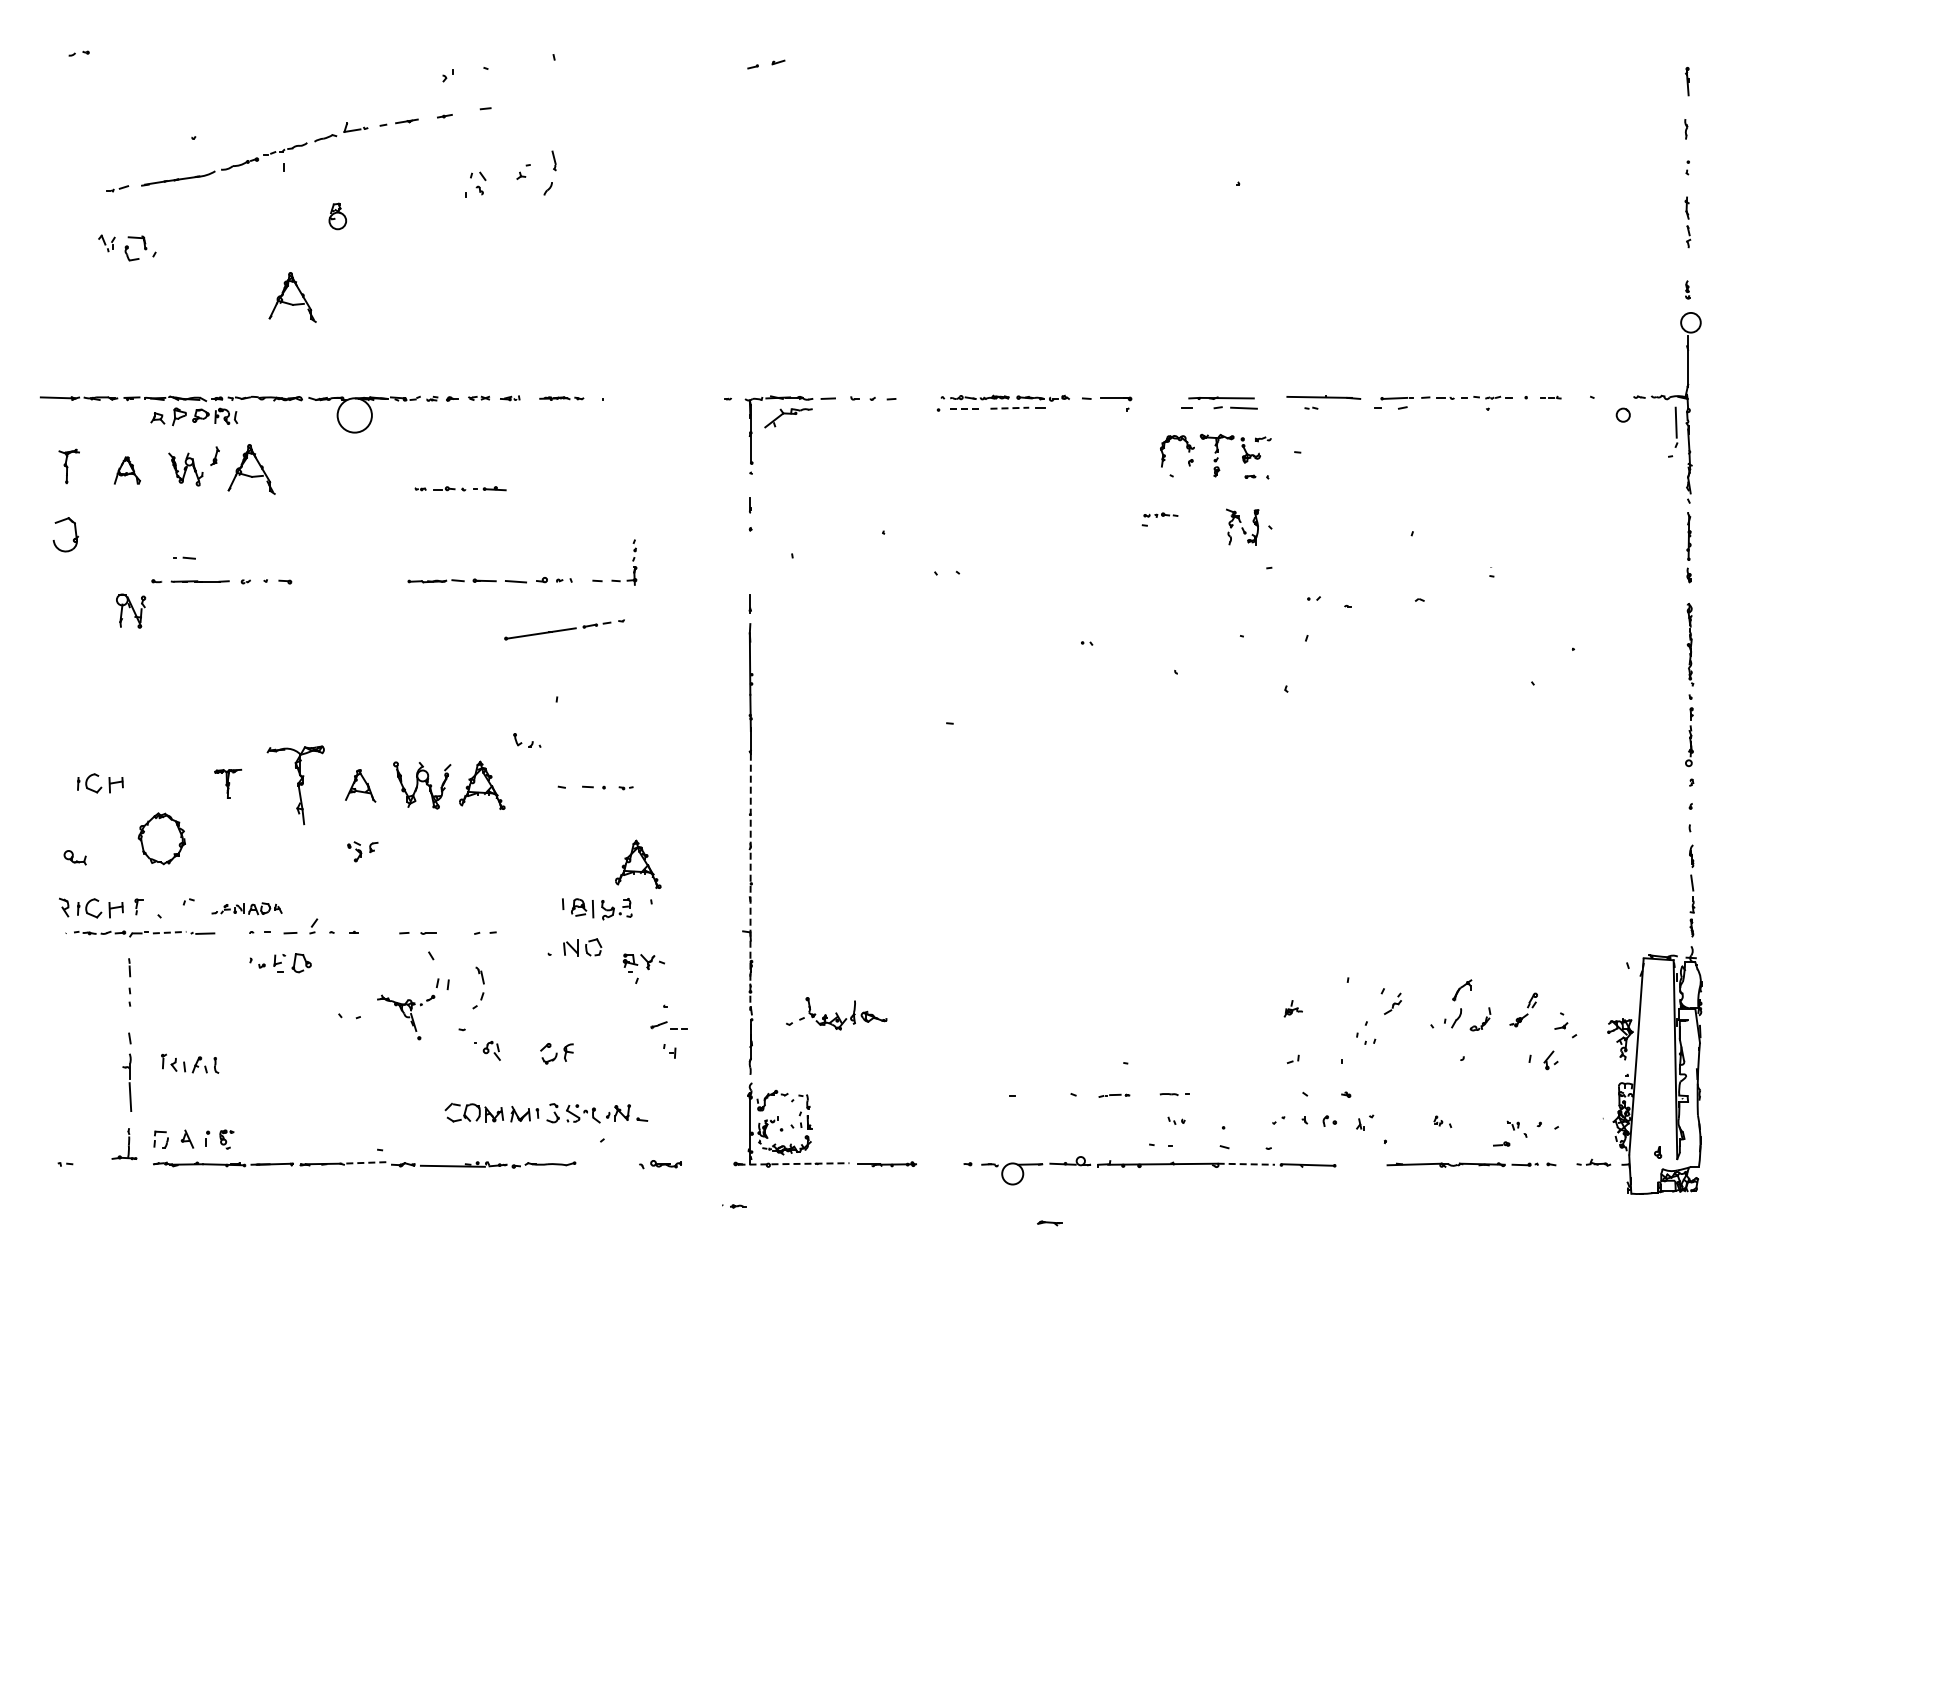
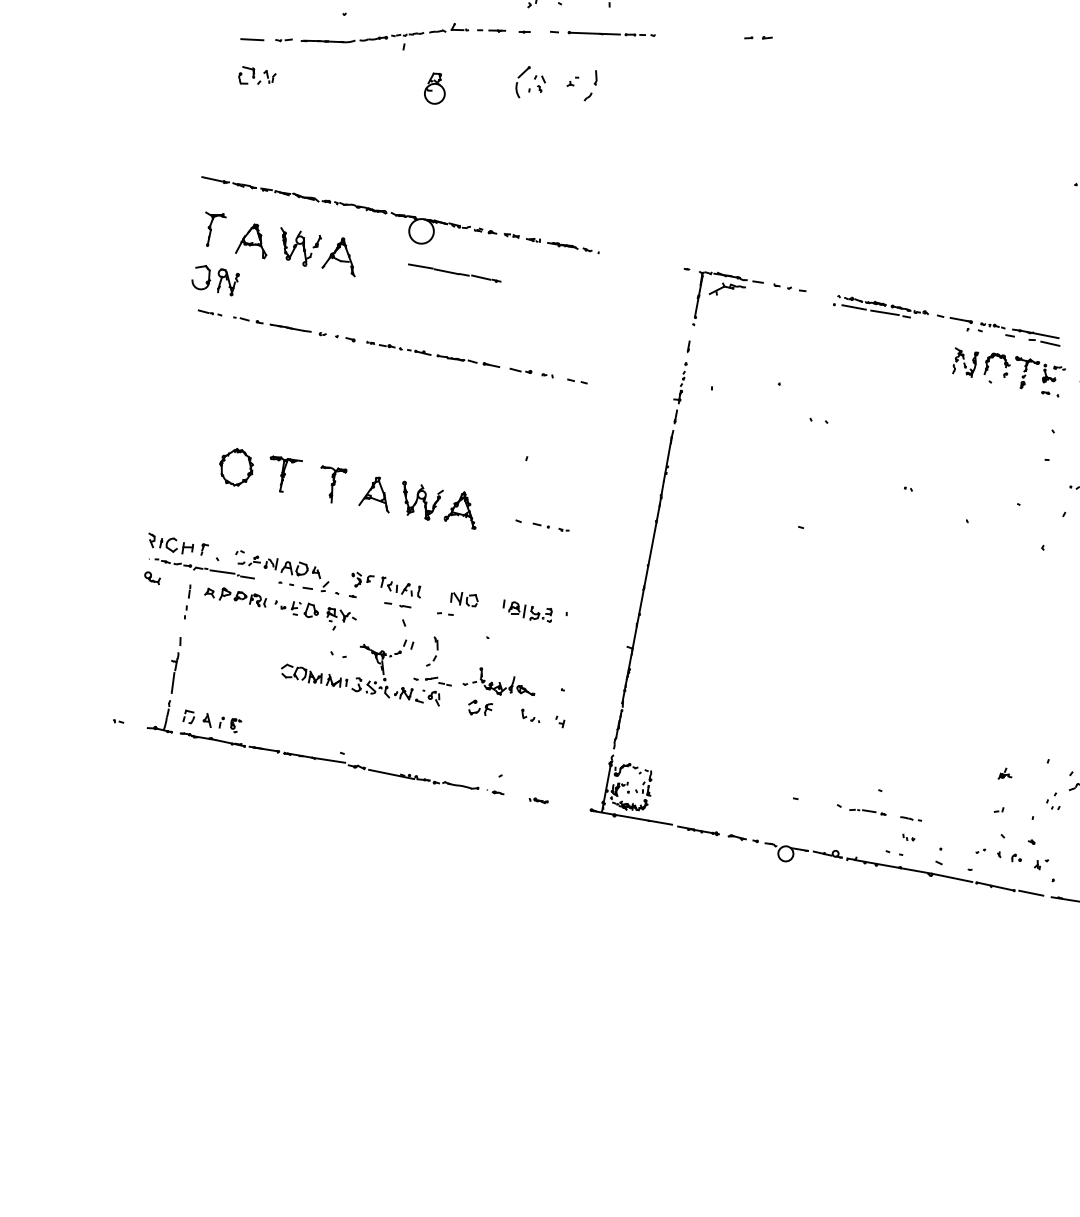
part: (453, 185) -> (521, 82), added
line: (73, 196) -> (251, 39), added
part: (337, 216) -> (435, 88), size x1.67
part: (140, 248) -> (250, 76), moved
part: (292, 297) -> (393, 139), removed
part: (561, 398) -> (569, 246), size x1.43
line: (966, 408) -> (854, 307), dashed -> solid
line: (1010, 408) -> (885, 313), dashed -> solid
part: (194, 416) -> (236, 596), moved
part: (410, 464) -> (454, 273), added
part: (69, 466) -> (213, 229), size x1.43
part: (185, 469) -> (294, 247), size x1.43
part: (127, 470) -> (253, 240), size x1.67
part: (460, 488) -> (398, 347), moved
part: (1159, 519) -> (991, 328), moved
part: (1242, 526) -> (964, 362), moved
part: (184, 557) -> (241, 318), moved
part: (631, 562) -> (679, 387), moved
part: (526, 579) -> (521, 369), size x0.71
part: (86, 580) -> (210, 312), added
part: (131, 610) -> (227, 282), moved
part: (564, 629) -> (611, 33), moved
part: (527, 740) -> (530, 715), moved
part: (100, 783) -> (193, 457), removed
part: (227, 783) -> (283, 474), size x1.67
part: (295, 784) -> (330, 484), size x0.62
part: (360, 785) -> (376, 493), size x1.43
part: (161, 838) -> (236, 467), moved
part: (362, 851) -> (361, 580), moved
part: (74, 857) -> (151, 577), moved
part: (638, 863) -> (562, 585), removed
line: (750, 882) -> (639, 613), dashed -> solid
part: (246, 908) -> (279, 565), size x1.67
line: (169, 932) -> (222, 571), dashed -> solid
part: (582, 947) -> (464, 598), moved
part: (643, 968) -> (340, 620), moved
part: (836, 1013) -> (499, 683), moved
part: (668, 1025) -> (438, 680), moved
part: (190, 1063) -> (401, 587), moved
part: (1114, 1095) -> (868, 811), size x1.67
part: (546, 1113) -> (352, 684), moved
part: (124, 1143) -> (162, 714), size x1.43
line: (363, 1162) -> (329, 759), dashed -> solid
line: (793, 1163) -> (632, 817), dashed -> solid
part: (659, 1164) -> (537, 800), size x0.62
line: (1246, 1164) -> (952, 878), dashed -> solid
line: (1358, 1164) -> (1031, 892), added
part: (734, 1206) -> (495, 792), moved
part: (1049, 1223) -> (736, 837), moved

